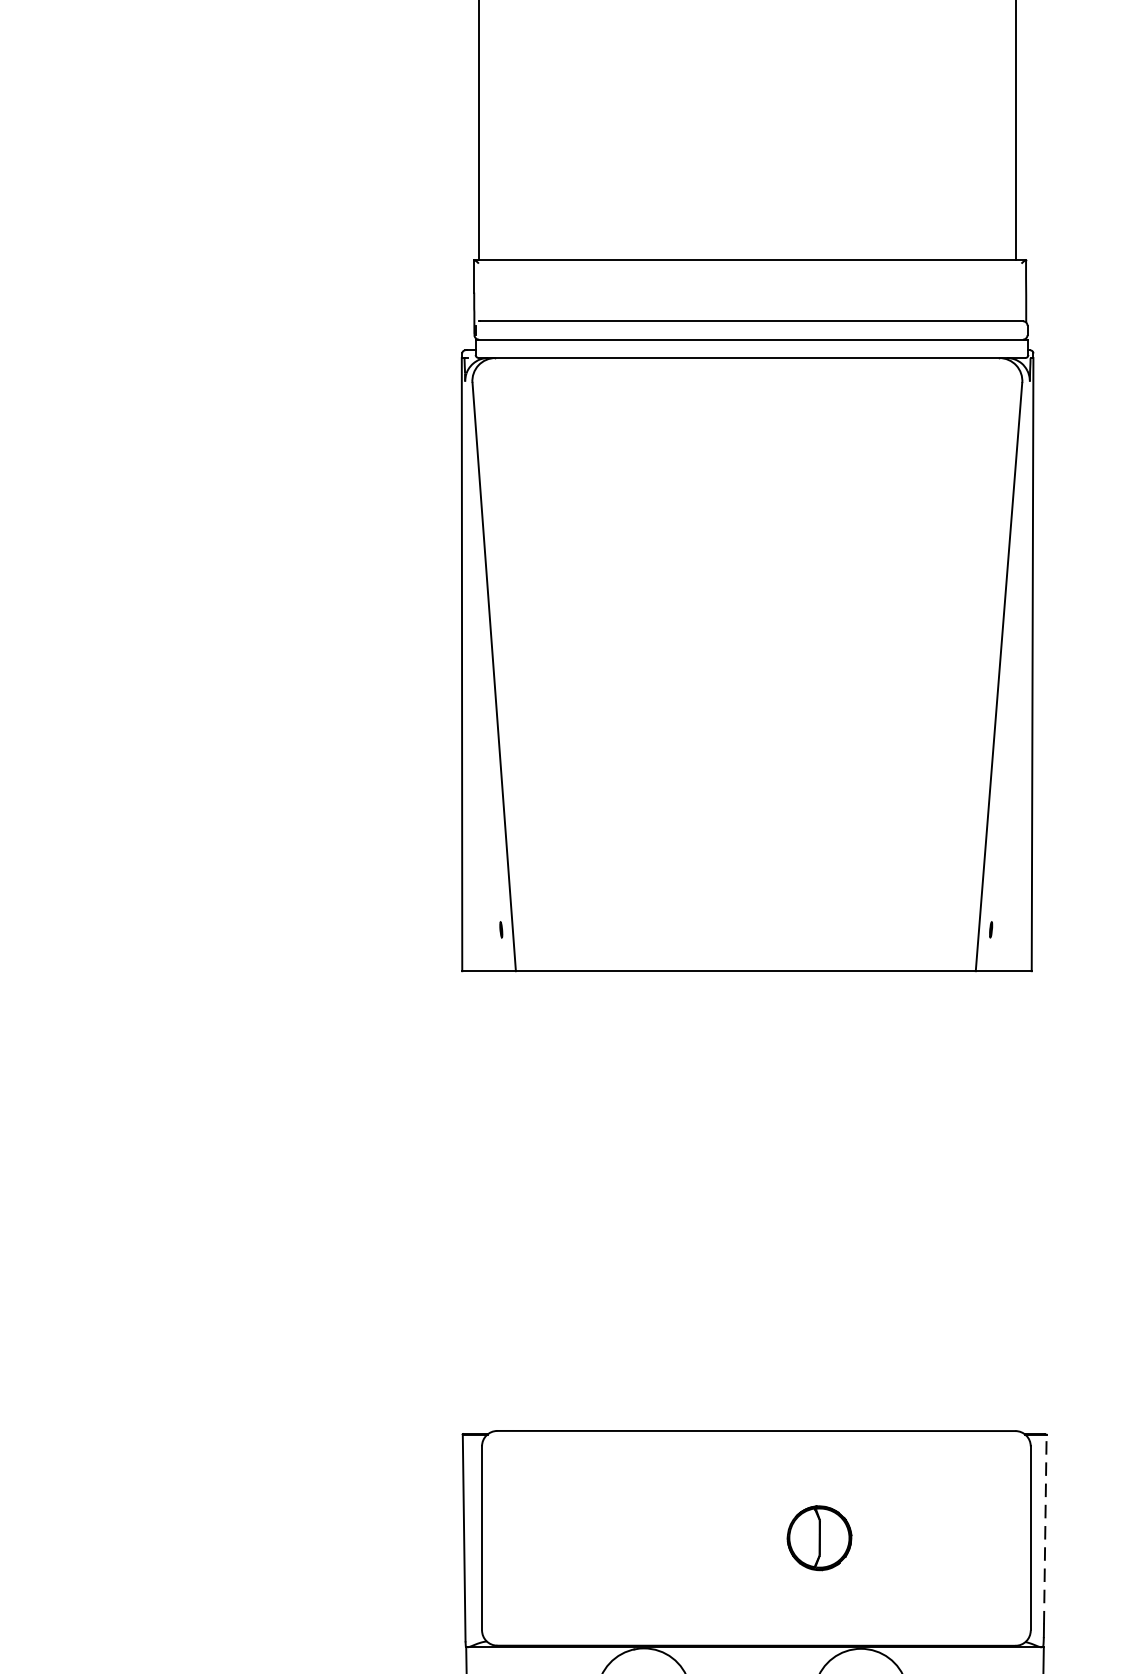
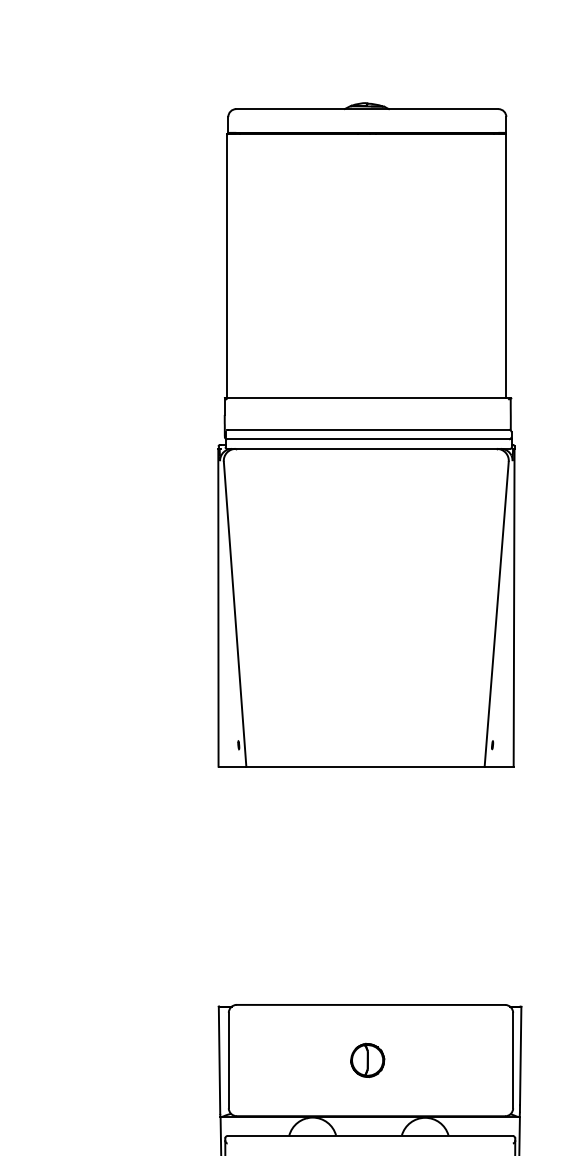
line: (1044, 1528) -> (520, 1055), dashed -> solid
part: (819, 1538) -> (367, 1060), moved

